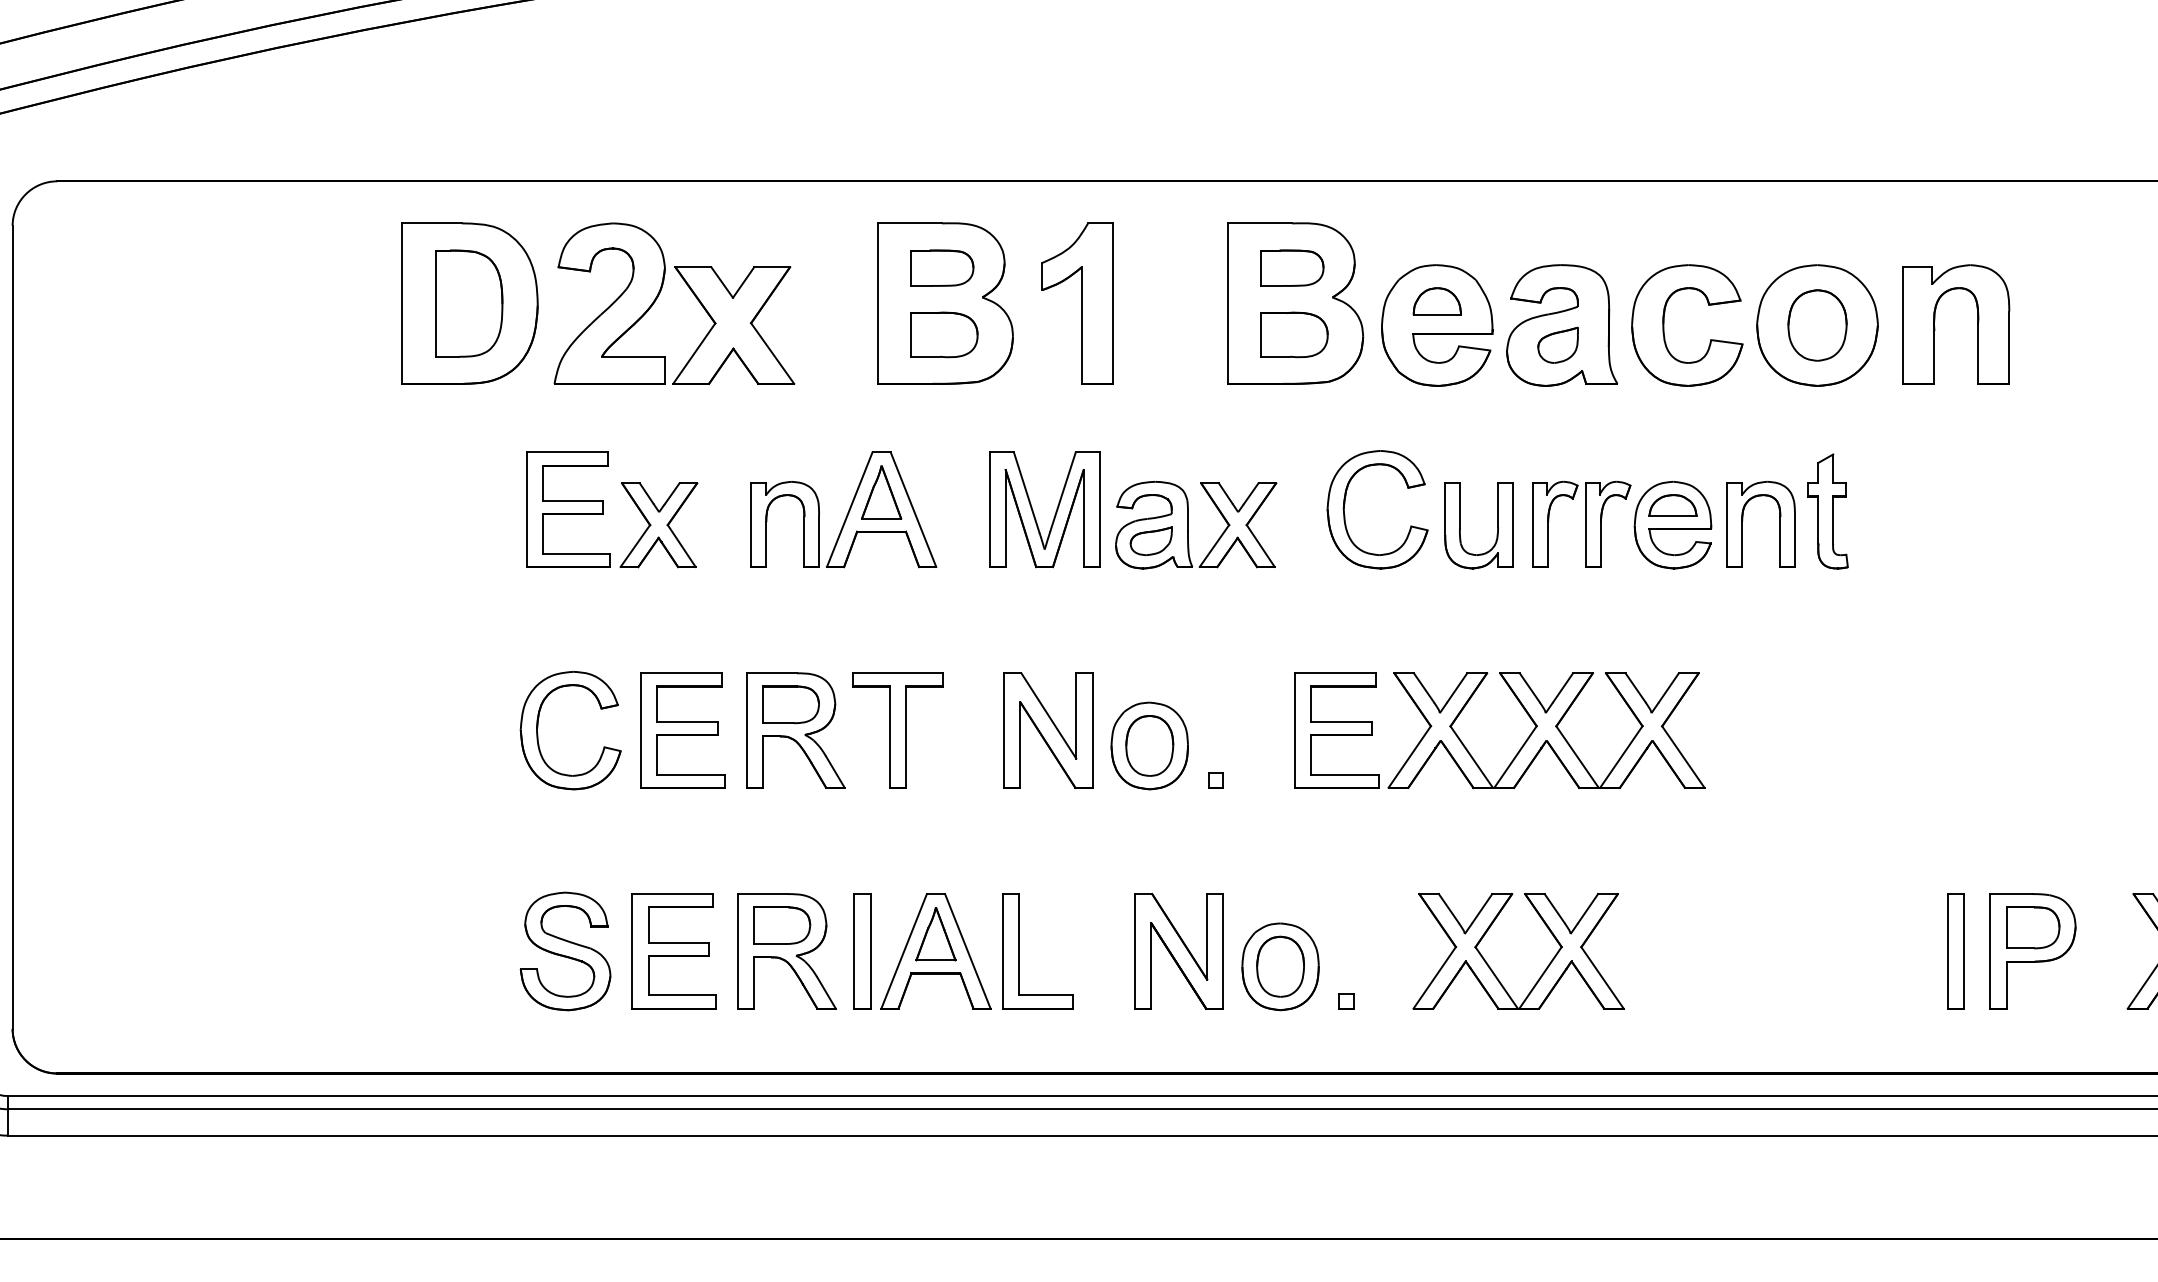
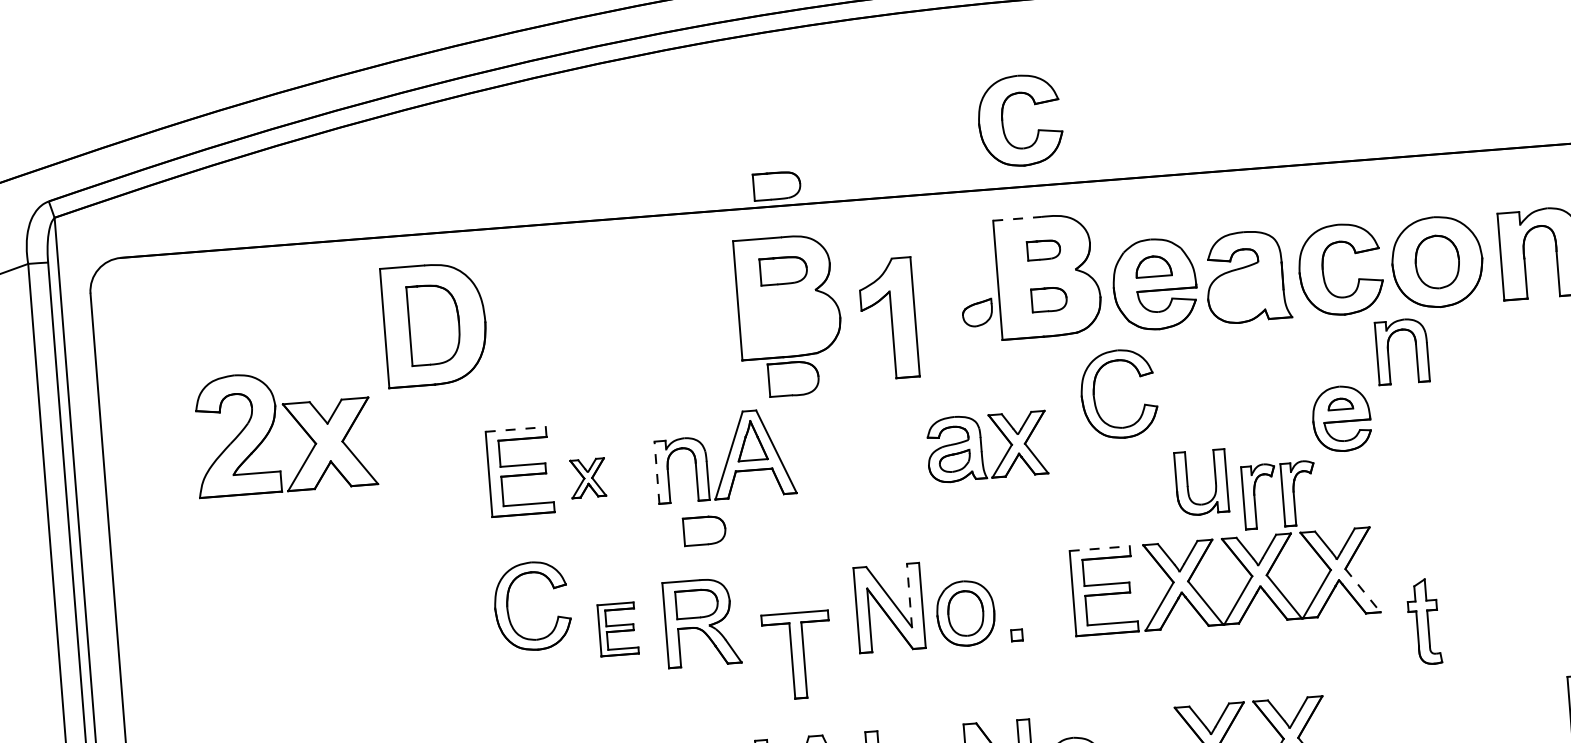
part: (1251, 92) -> (1003, 122), added
part: (942, 153) -> (777, 185), added
line: (1260, 223) -> (1017, 218), solid -> dashed
part: (1292, 267) -> (1043, 249), size x0.7
part: (659, 295) -> (272, 426), moved
part: (1077, 303) -> (888, 318), moved
part: (944, 334) -> (793, 378), moved
part: (1294, 334) -> (1049, 299), size x0.7
part: (1557, 344) -> (977, 312), moved
line: (567, 452) -> (516, 429), solid -> dashed
part: (1345, 504) -> (1094, 392), moved
part: (1672, 505) -> (1340, 404), size x0.7
part: (1827, 511) -> (1423, 621), moved
part: (1034, 513) -> (866, 447), removed
part: (1743, 520) -> (1388, 349), moved
part: (1581, 523) -> (1279, 494), moved
part: (658, 525) -> (587, 478), size x0.6
line: (751, 525) -> (657, 473), solid -> dashed
part: (1460, 525) -> (1187, 483), moved
part: (808, 607) -> (704, 530), added
line: (1336, 673) -> (1100, 548), solid -> dashed
line: (1076, 716) -> (909, 595), solid -> dashed
part: (538, 727) -> (508, 605), moved
part: (682, 730) -> (617, 629), size x0.6
part: (897, 730) -> (797, 655), moved
line: (1683, 757) -> (1363, 590), solid -> dashed

